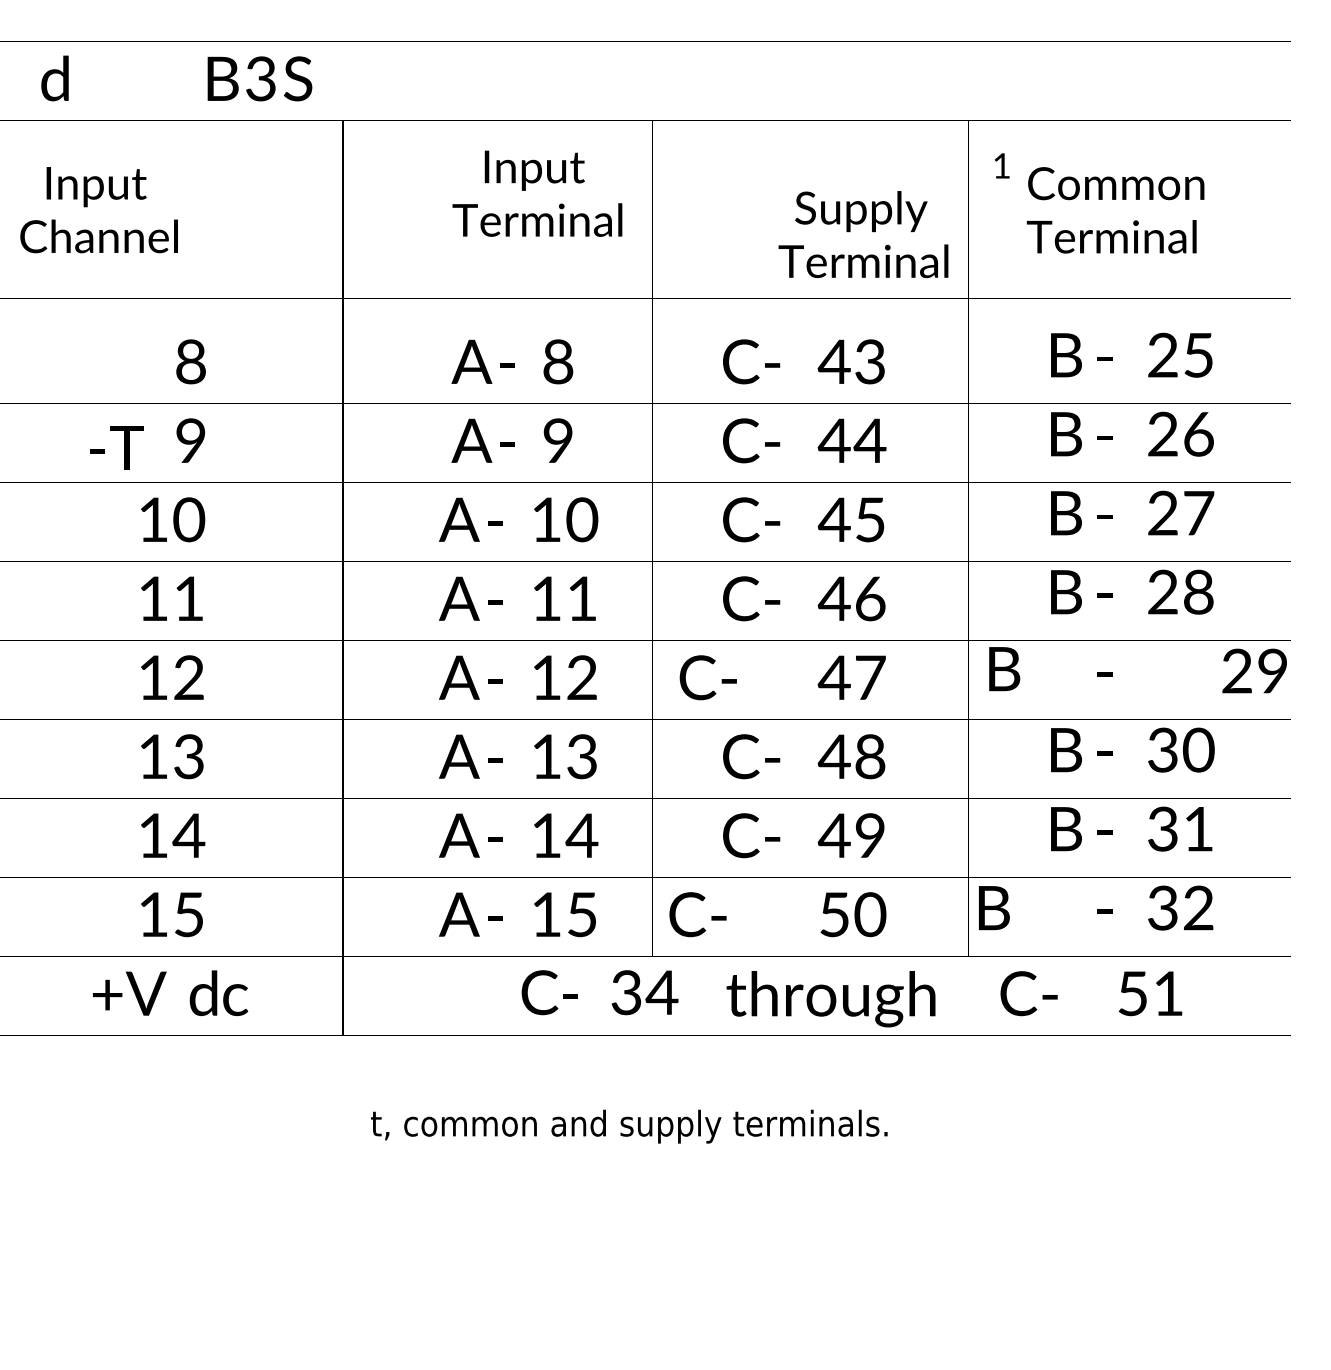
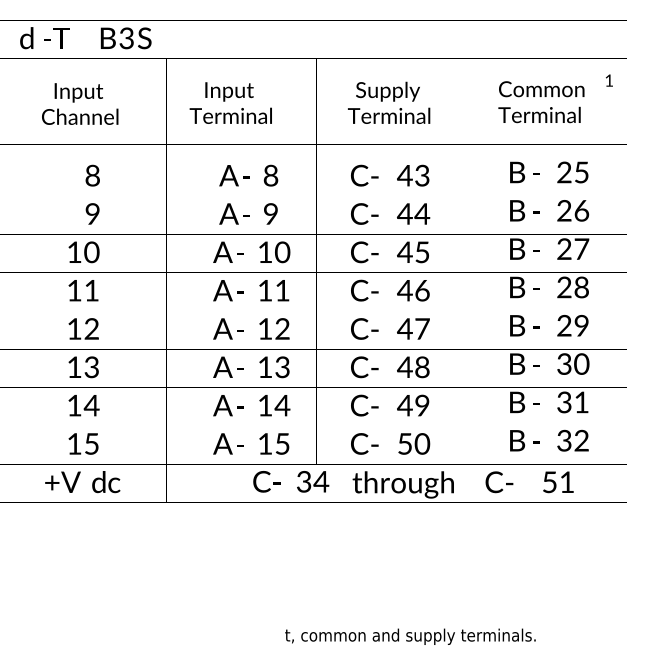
text: (1002, 165) -> (609, 80), moved
text: (536, 192) -> (230, 102), moved
text: (99, 208) -> (80, 103), moved
text: (864, 233) -> (389, 102), moved
text: (116, 448) -> (56, 38), moved
text: (1004, 668) -> (517, 325), moved
text: (1253, 670) -> (572, 325), moved
text: (707, 676) -> (364, 328), moved
text: (994, 907) -> (517, 440), moved
text: (697, 913) -> (364, 443), moved
text: (629, 1126) -> (410, 636), moved

